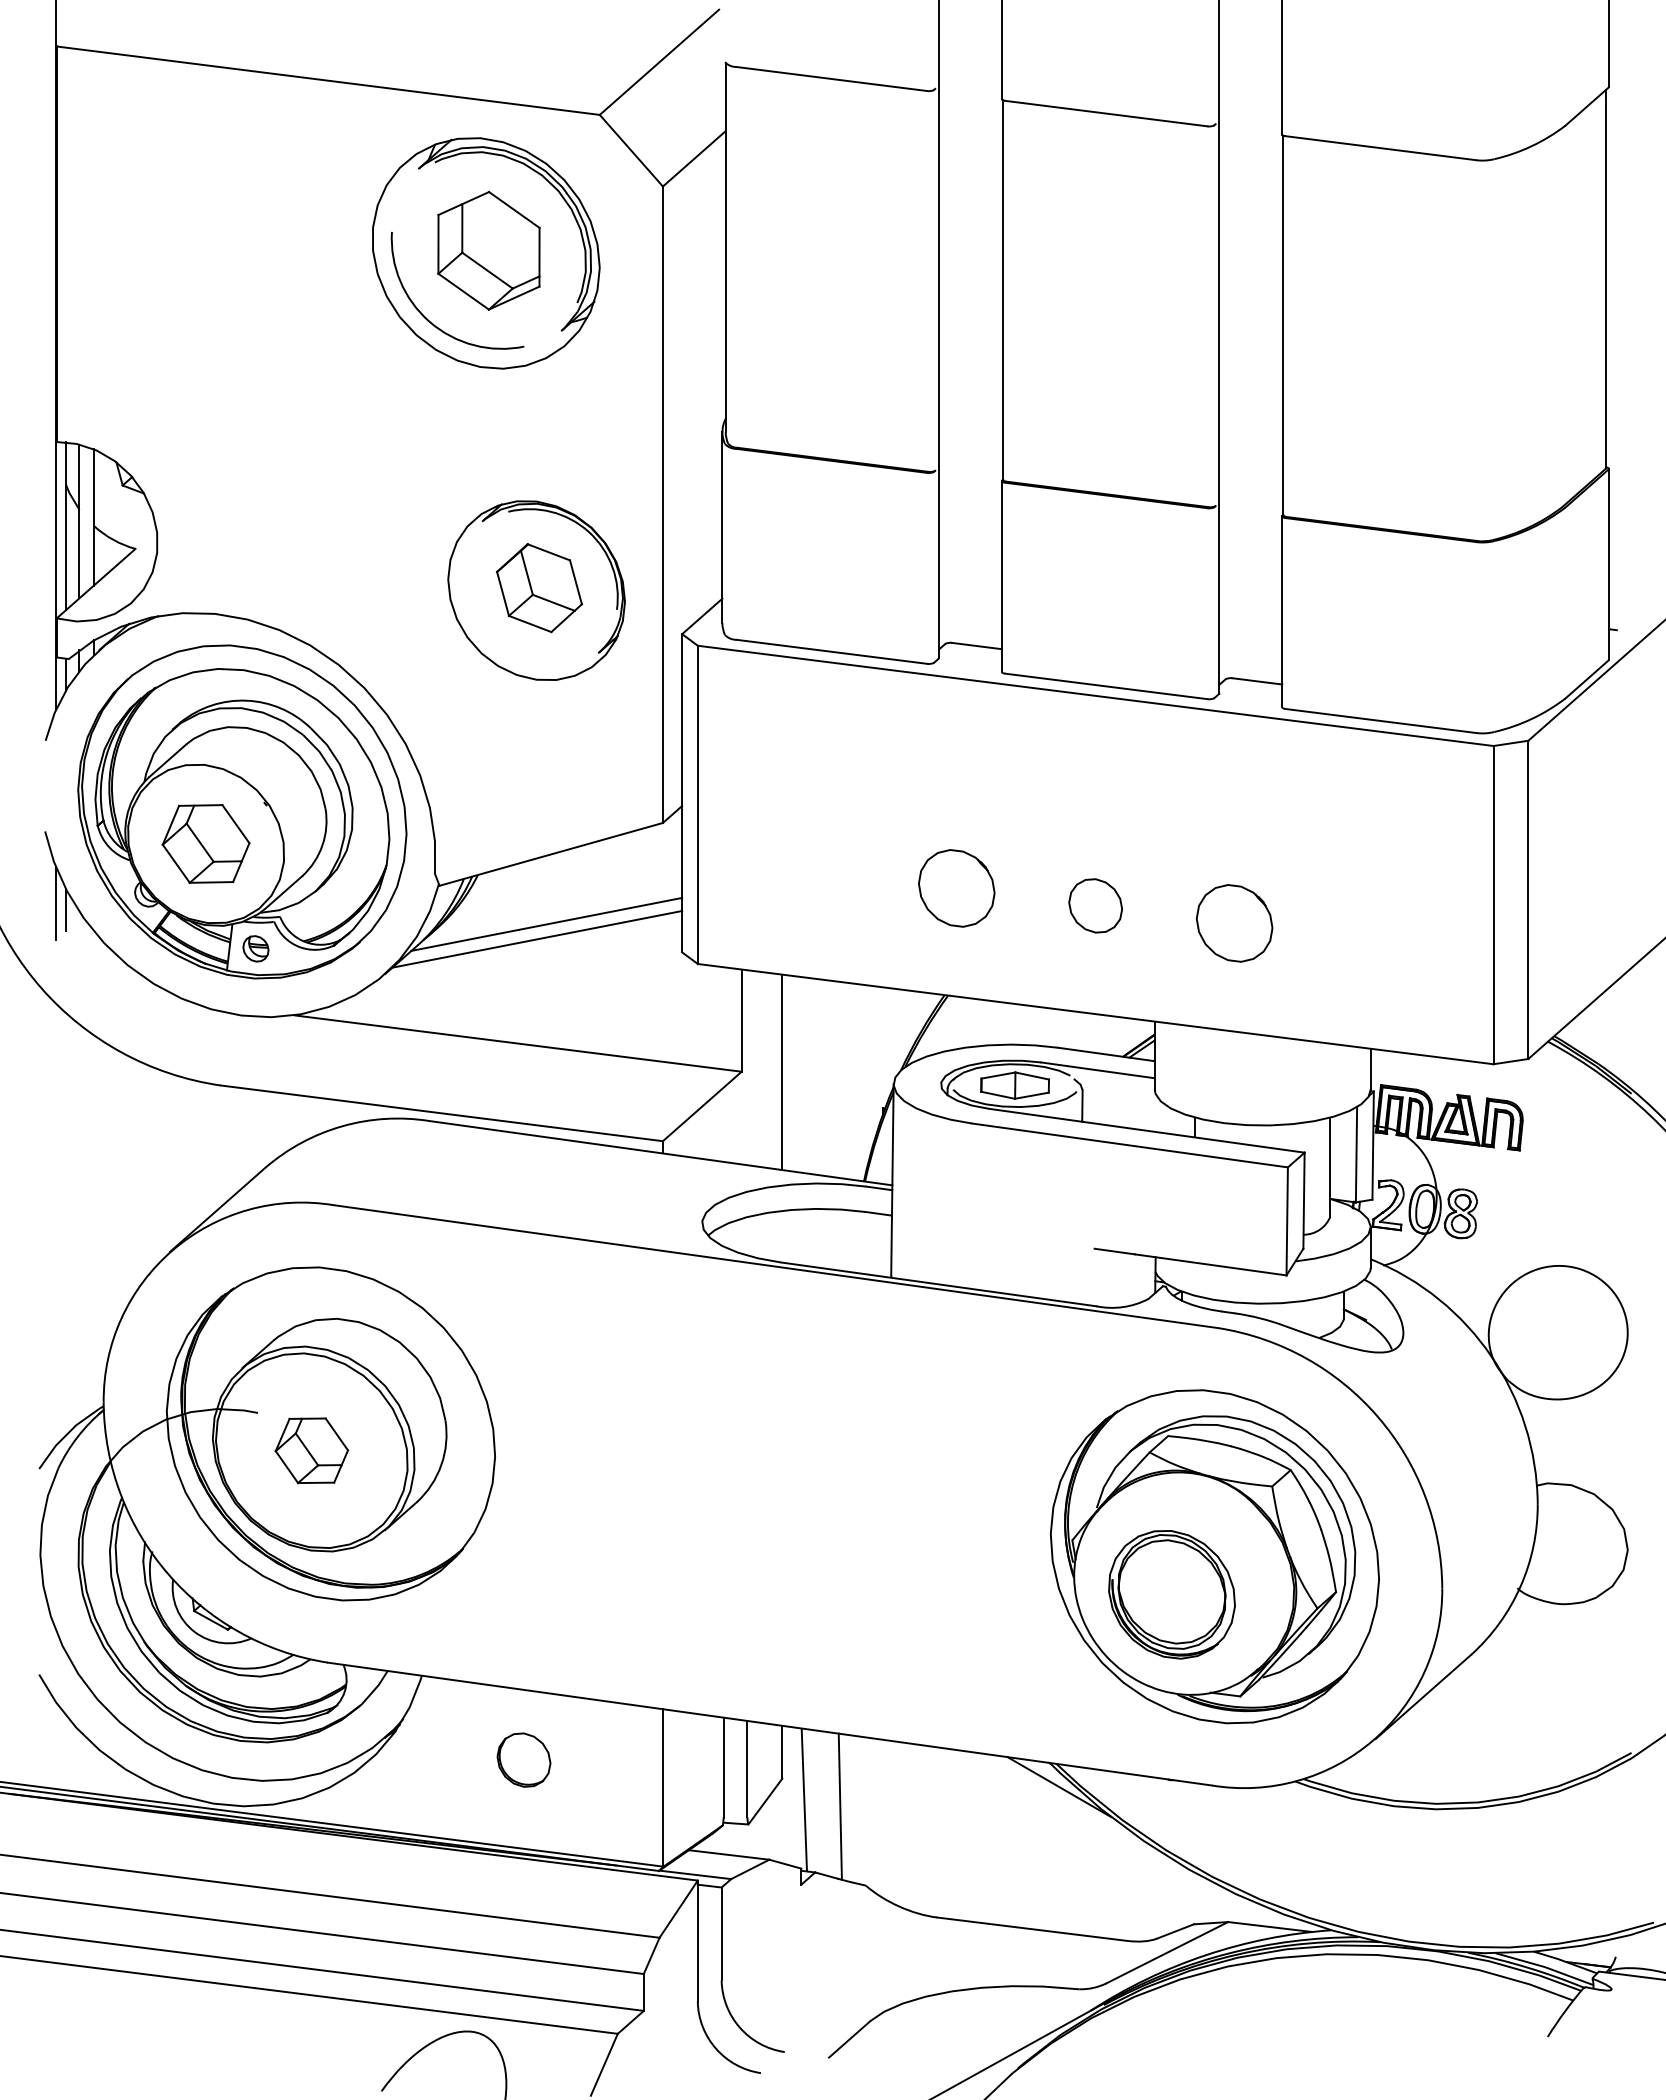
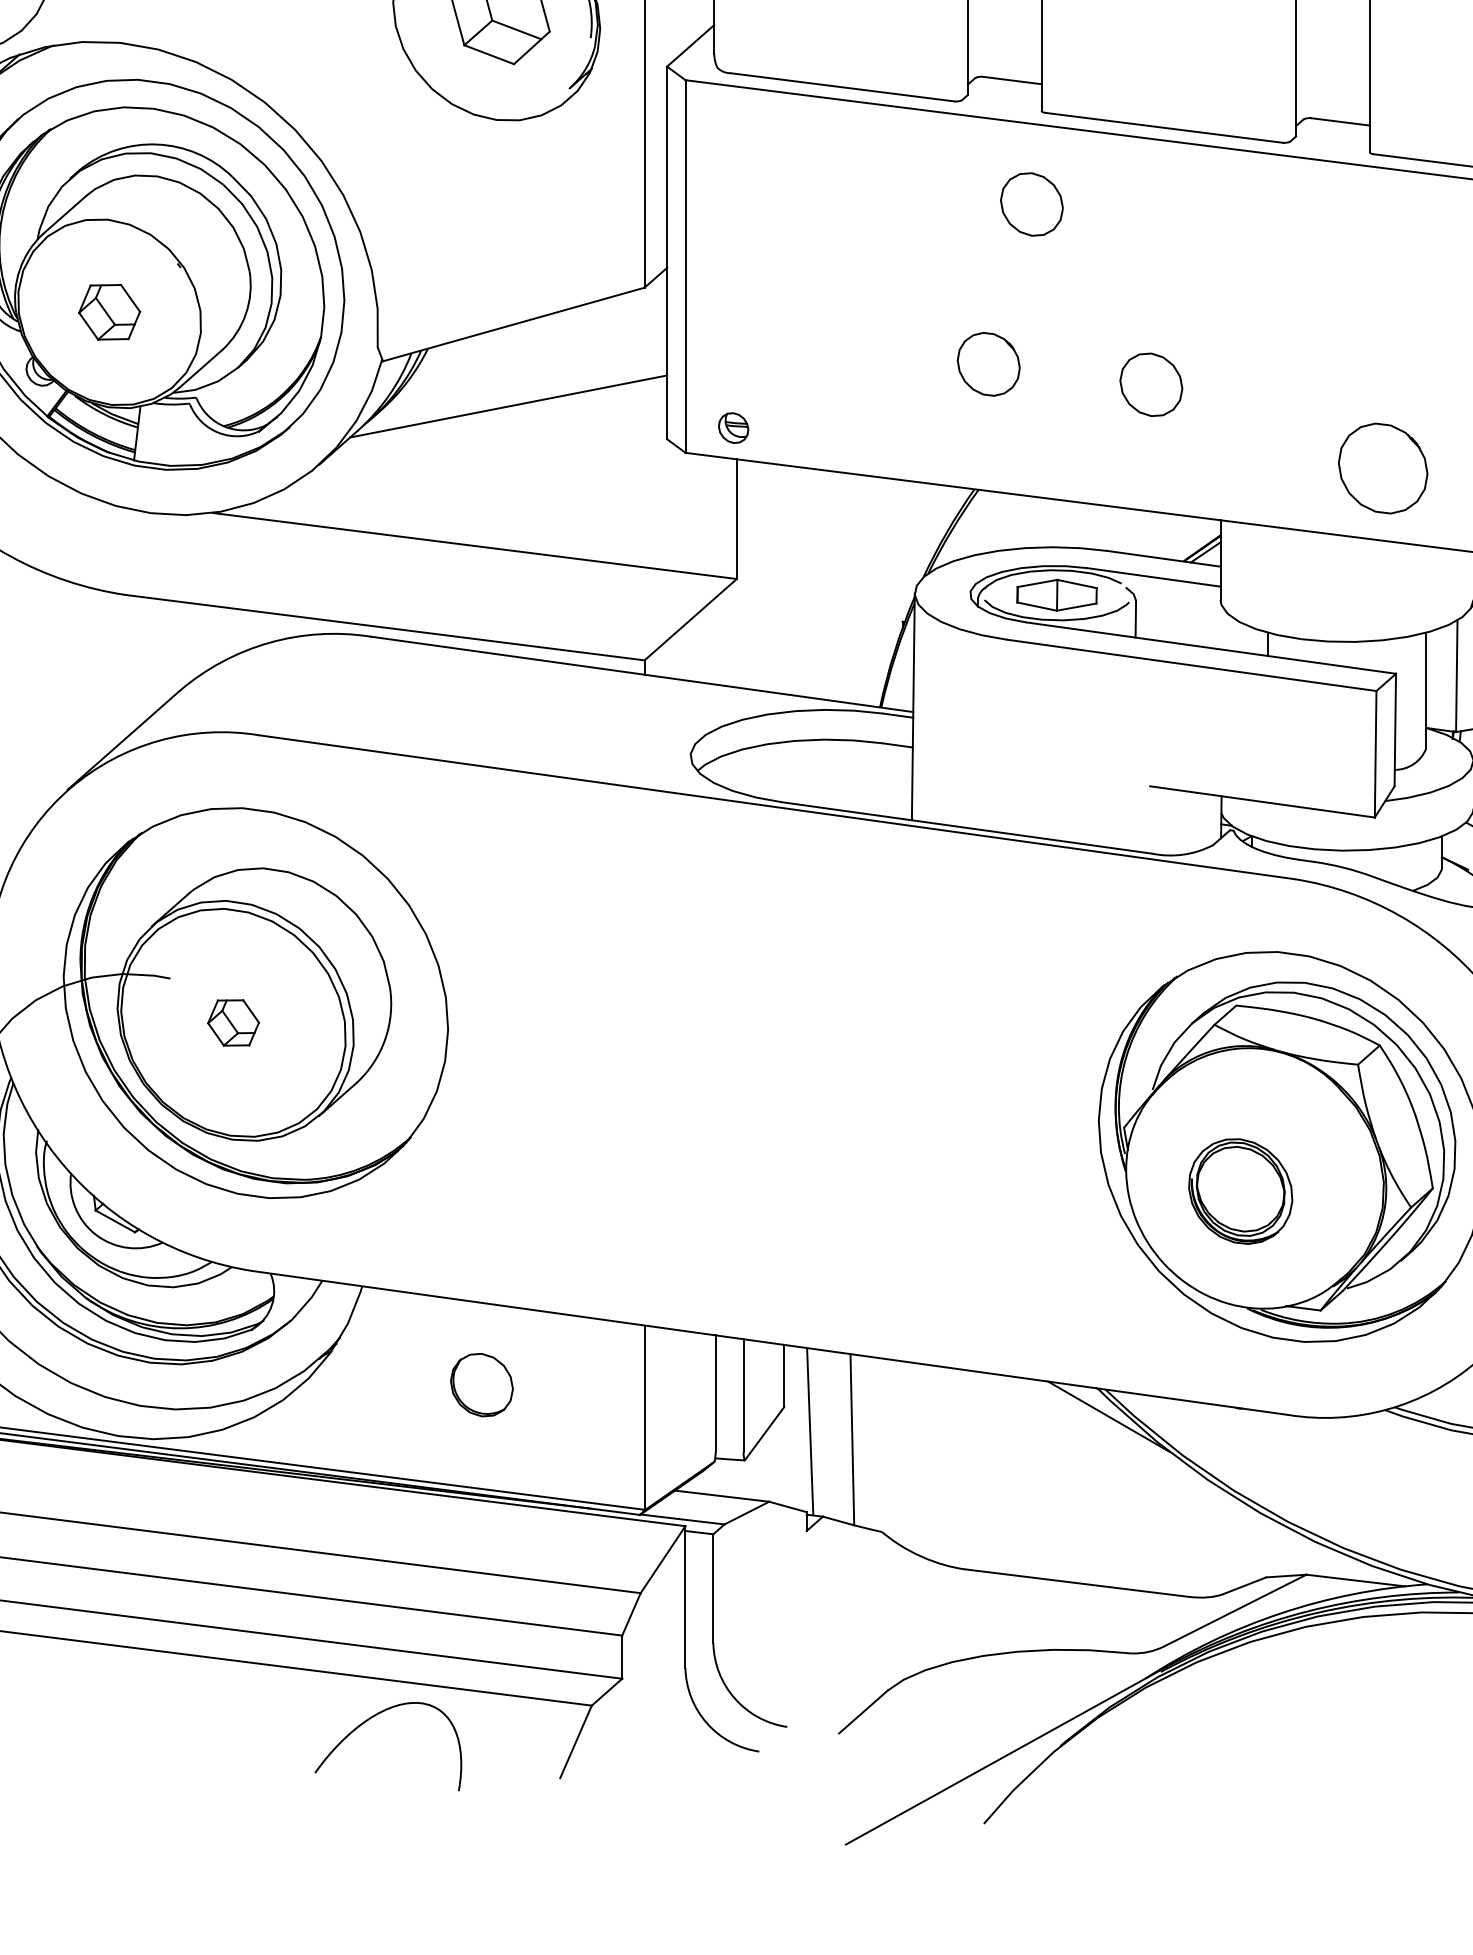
part: (993, 751) -> (1031, 204), added
part: (205, 843) -> (108, 311), size x0.6
part: (956, 888) -> (988, 364), size x0.7
part: (1234, 923) -> (1383, 468), moved
line: (537, 939) -> (497, 424), removed
part: (255, 948) -> (733, 427), moved
line: (782, 1072) -> (784, 579), removed
part: (311, 1450) -> (233, 1022), size x0.6
part: (1171, 1594) -> (1240, 1191), size x0.7

